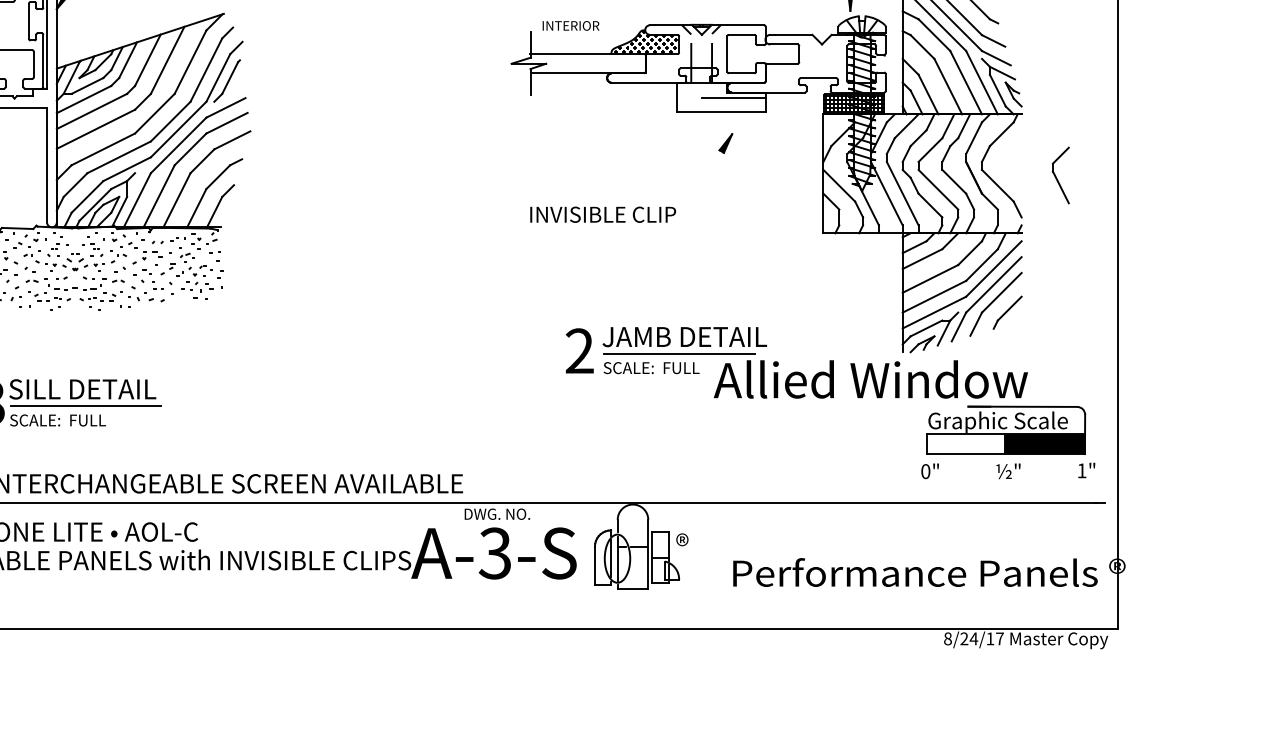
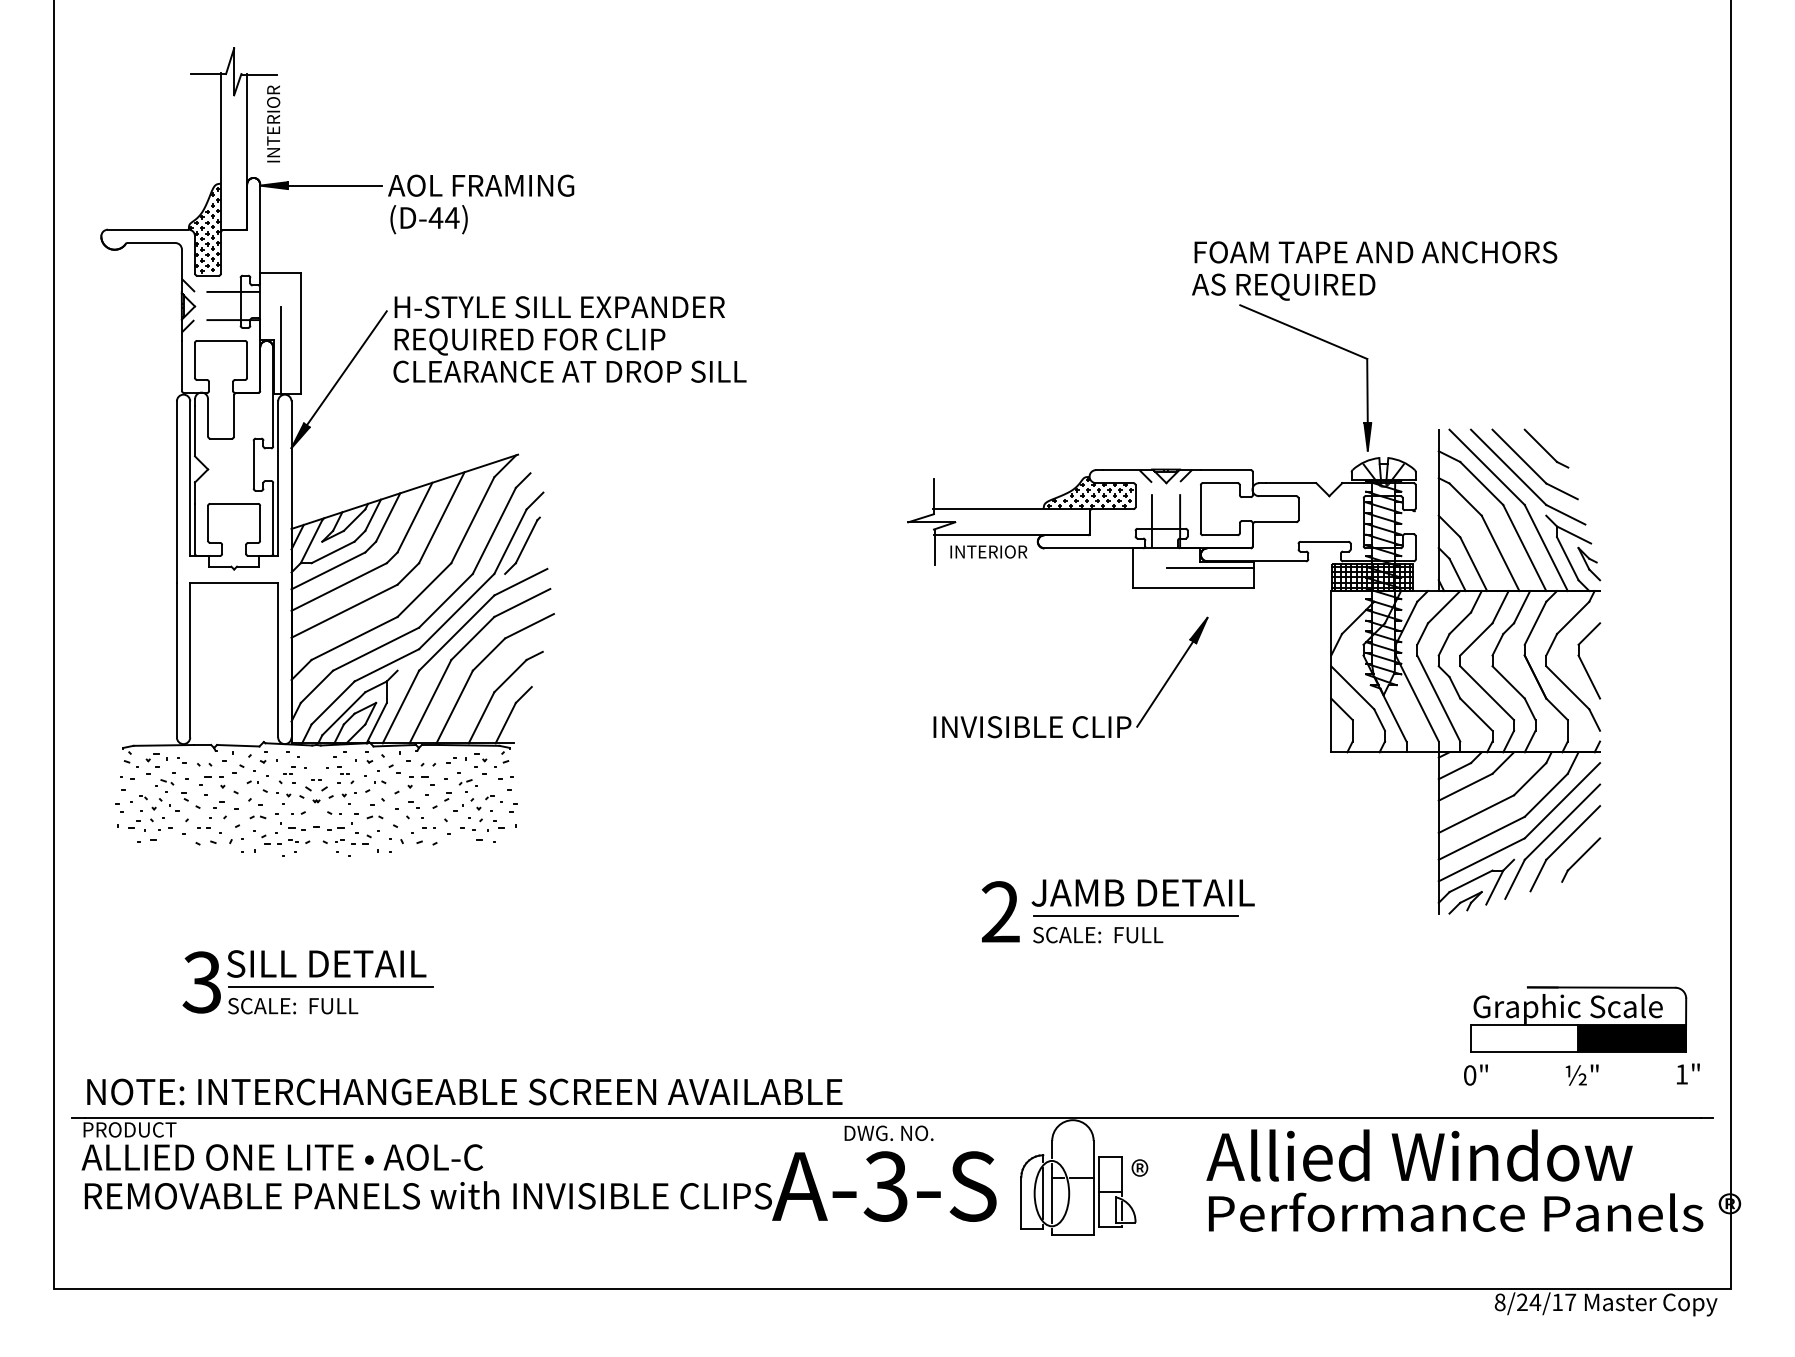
text: (570, 25) -> (988, 551), moved
part: (1056, 176) -> (1583, 662), moved
line: (701, 182) -> (1165, 683), added
text: (870, 379) -> (1419, 1155), moved

